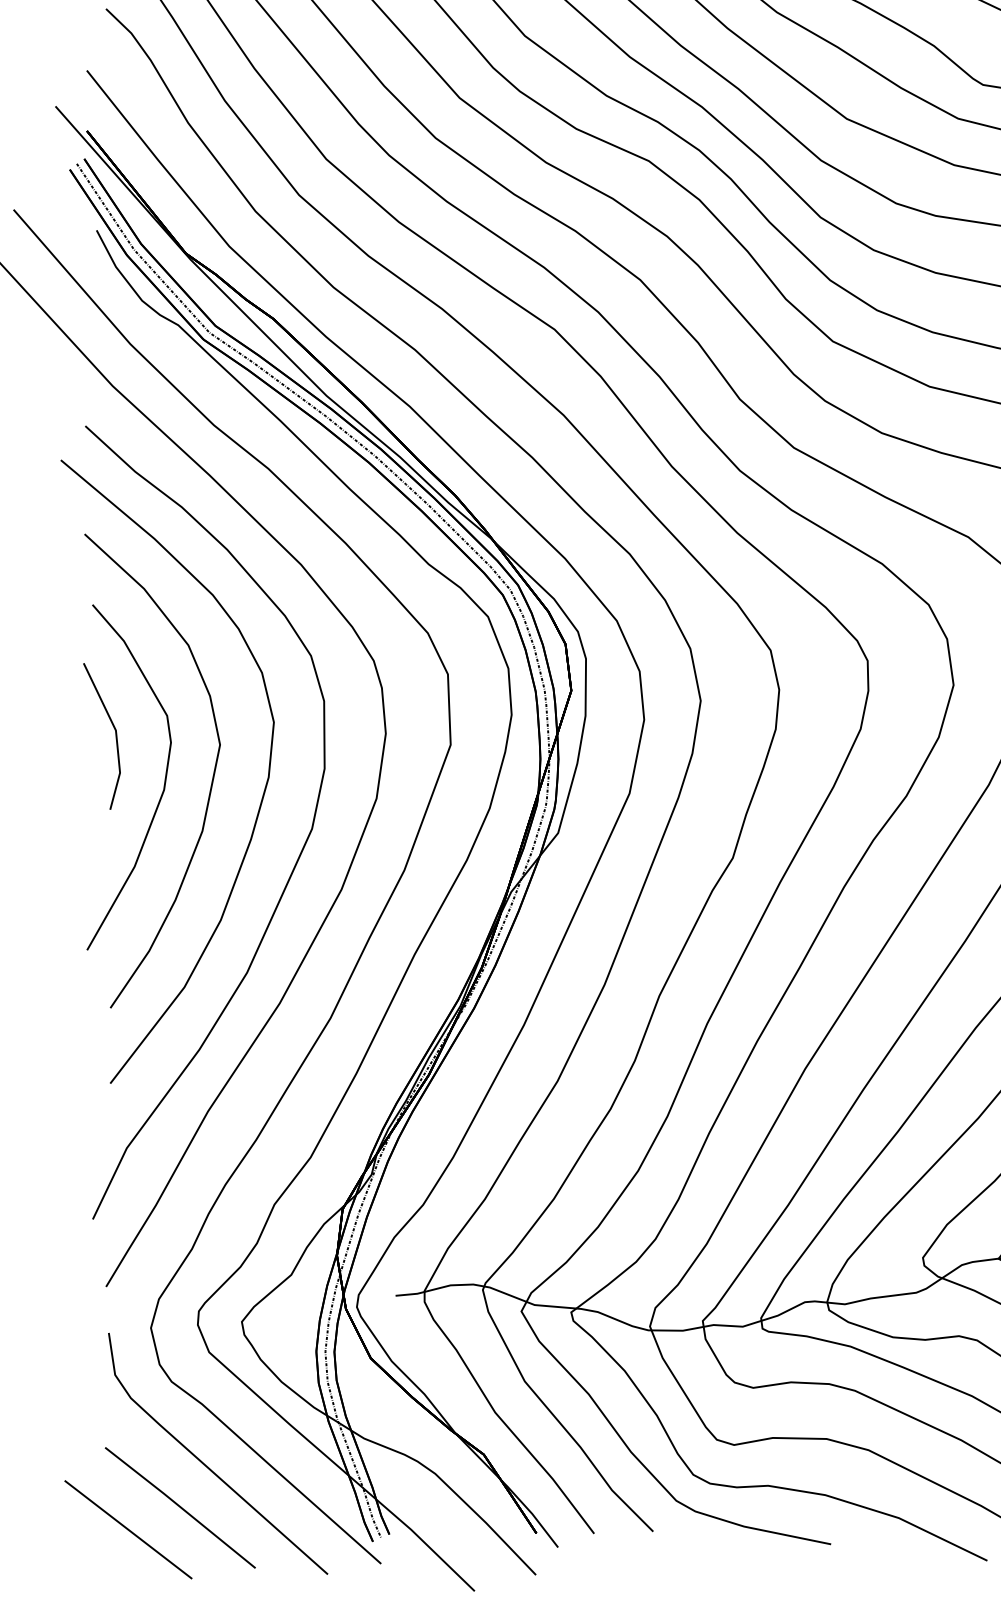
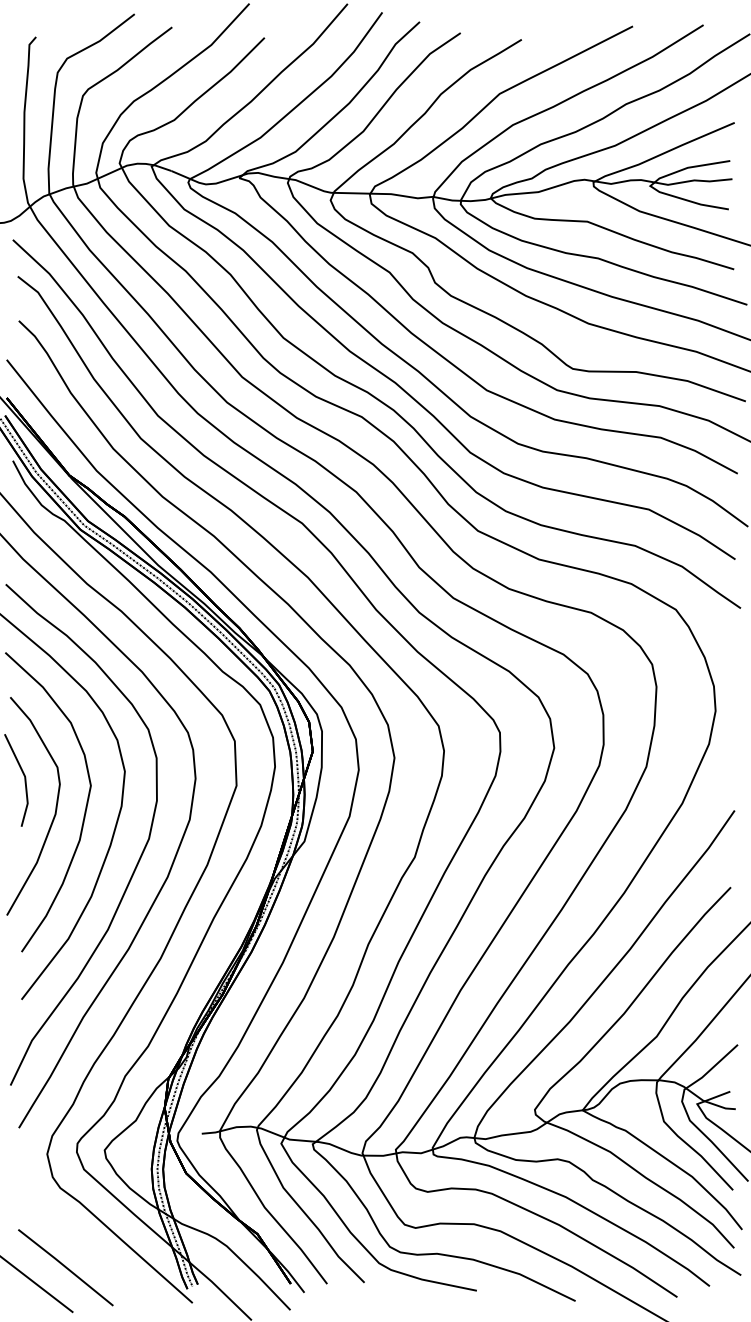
line: (206, 1464) -> (82, 1240), removed

